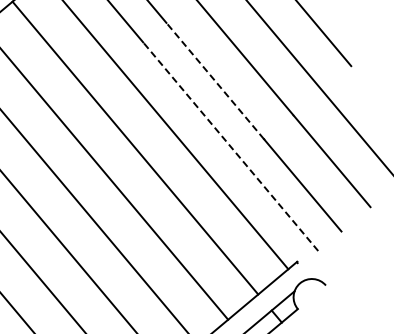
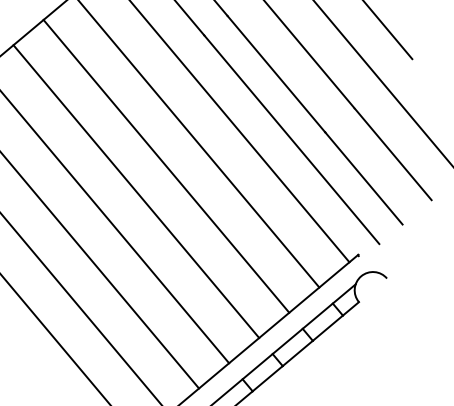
line: (215, 81) -> (276, 74), dashed -> solid
line: (230, 146) -> (291, 139), dashed -> solid

